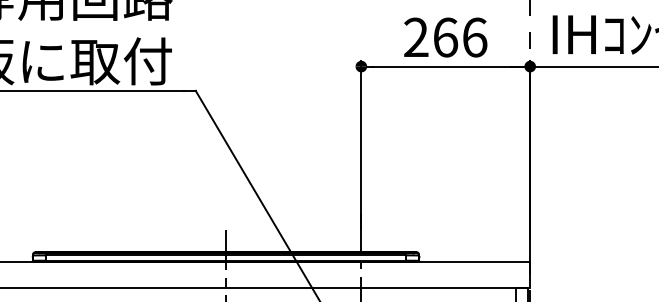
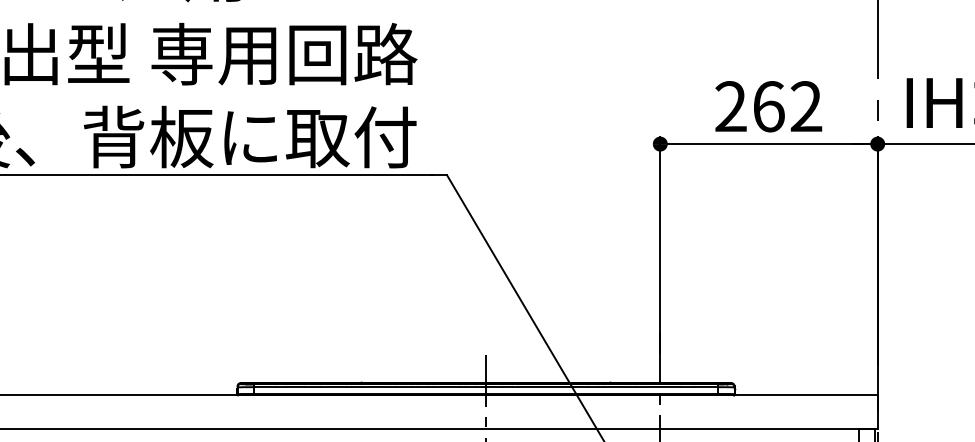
text: (474, 37) -> (806, 106), 266 -> 262

